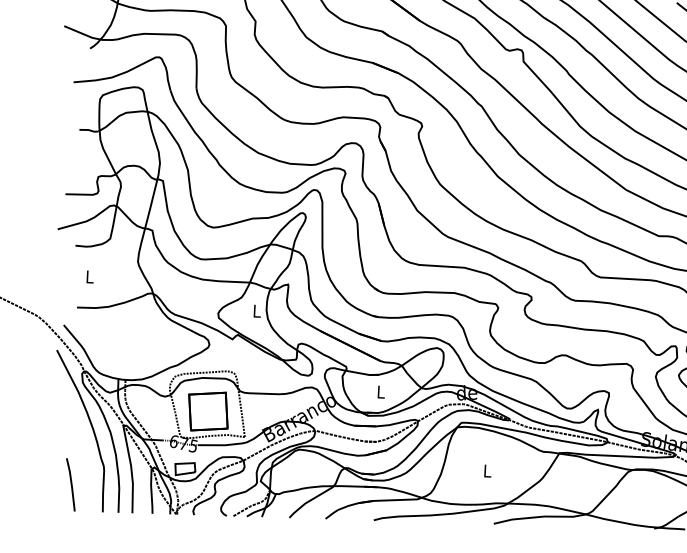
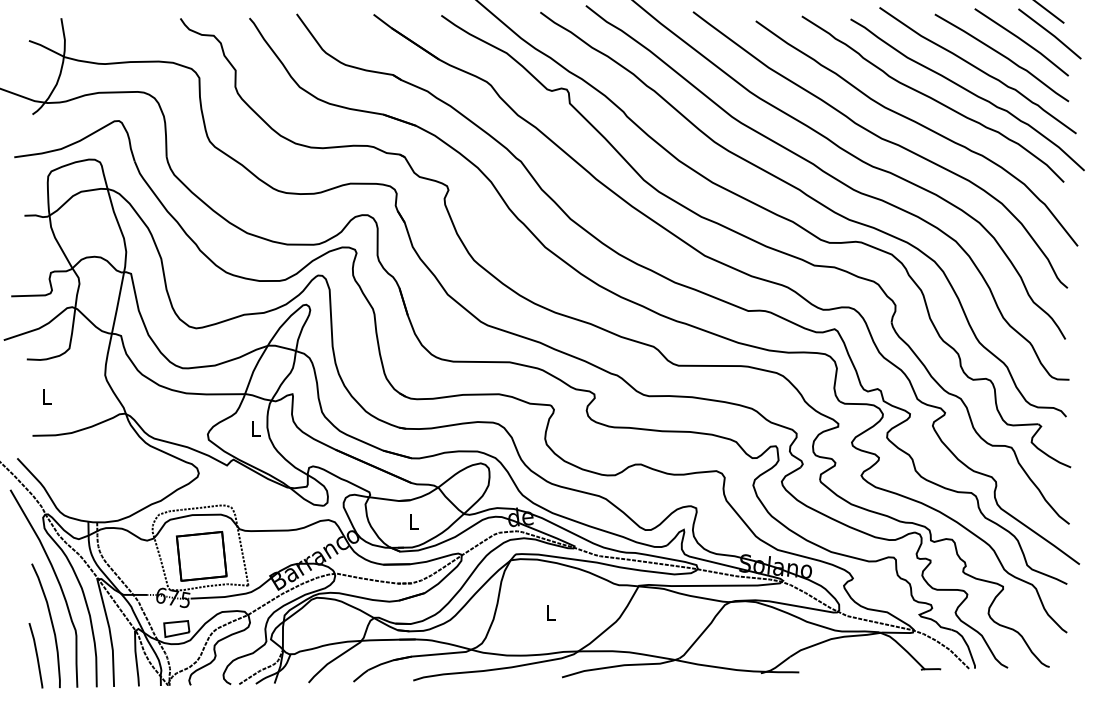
curve: (84, 461) -> (51, 625), added

